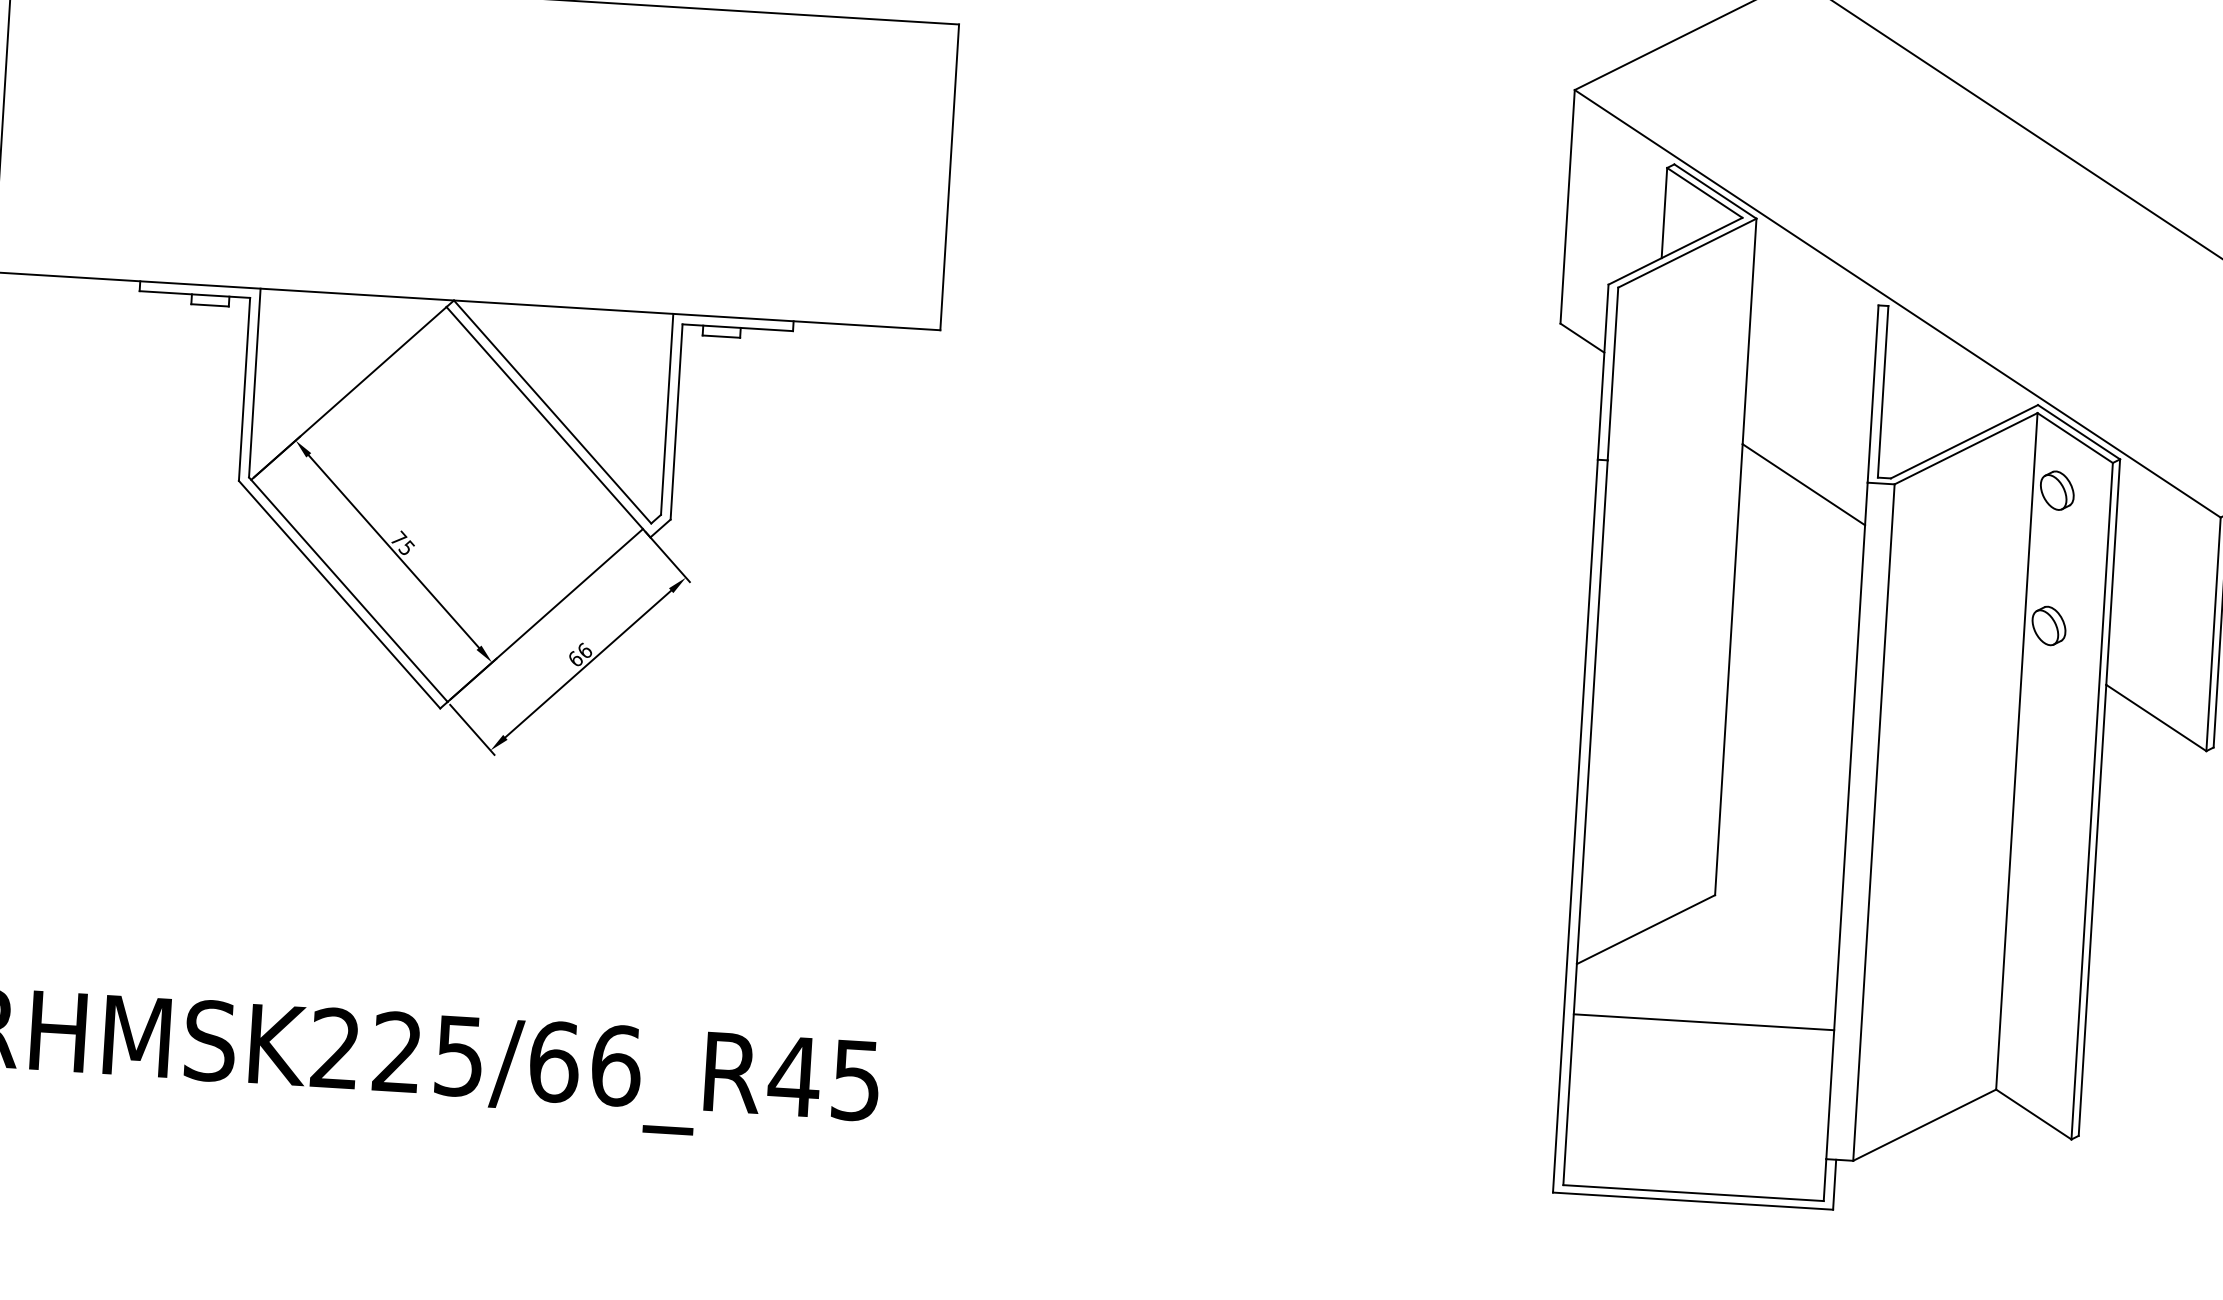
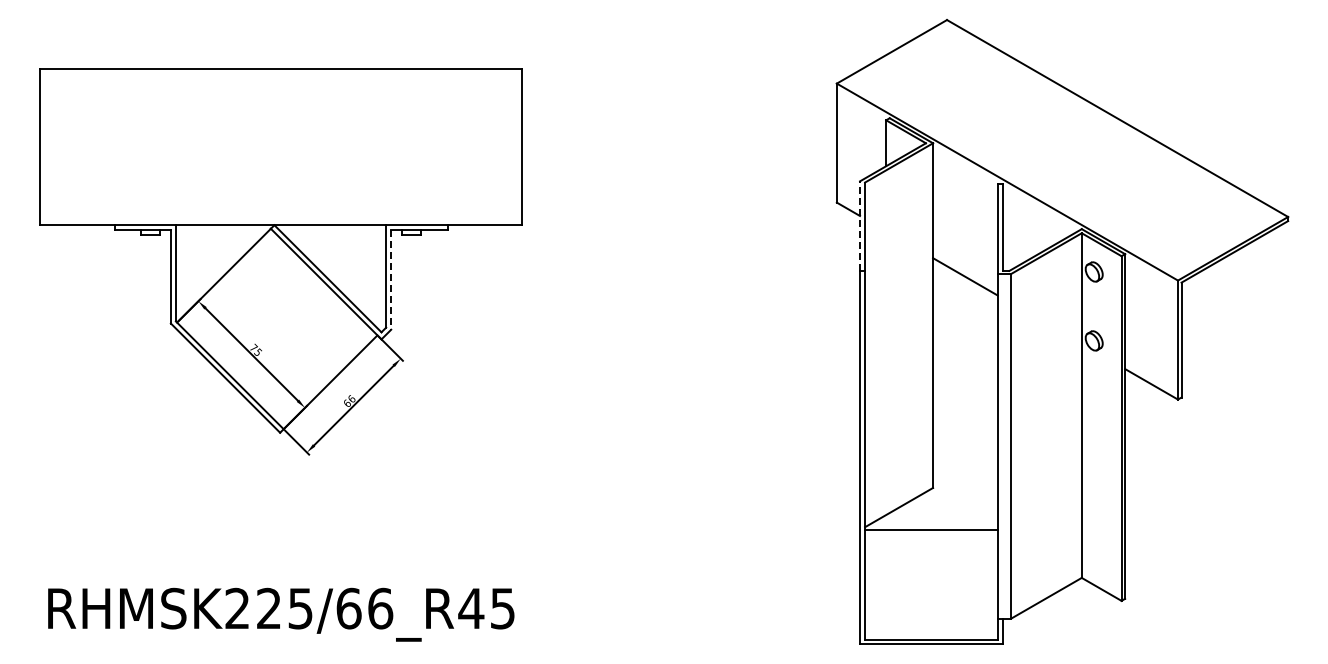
line: (1604, 371) -> (860, 225), solid -> dashed
line: (677, 421) -> (391, 279), solid -> dashed
line: (1704, 1021) -> (931, 529), moved

